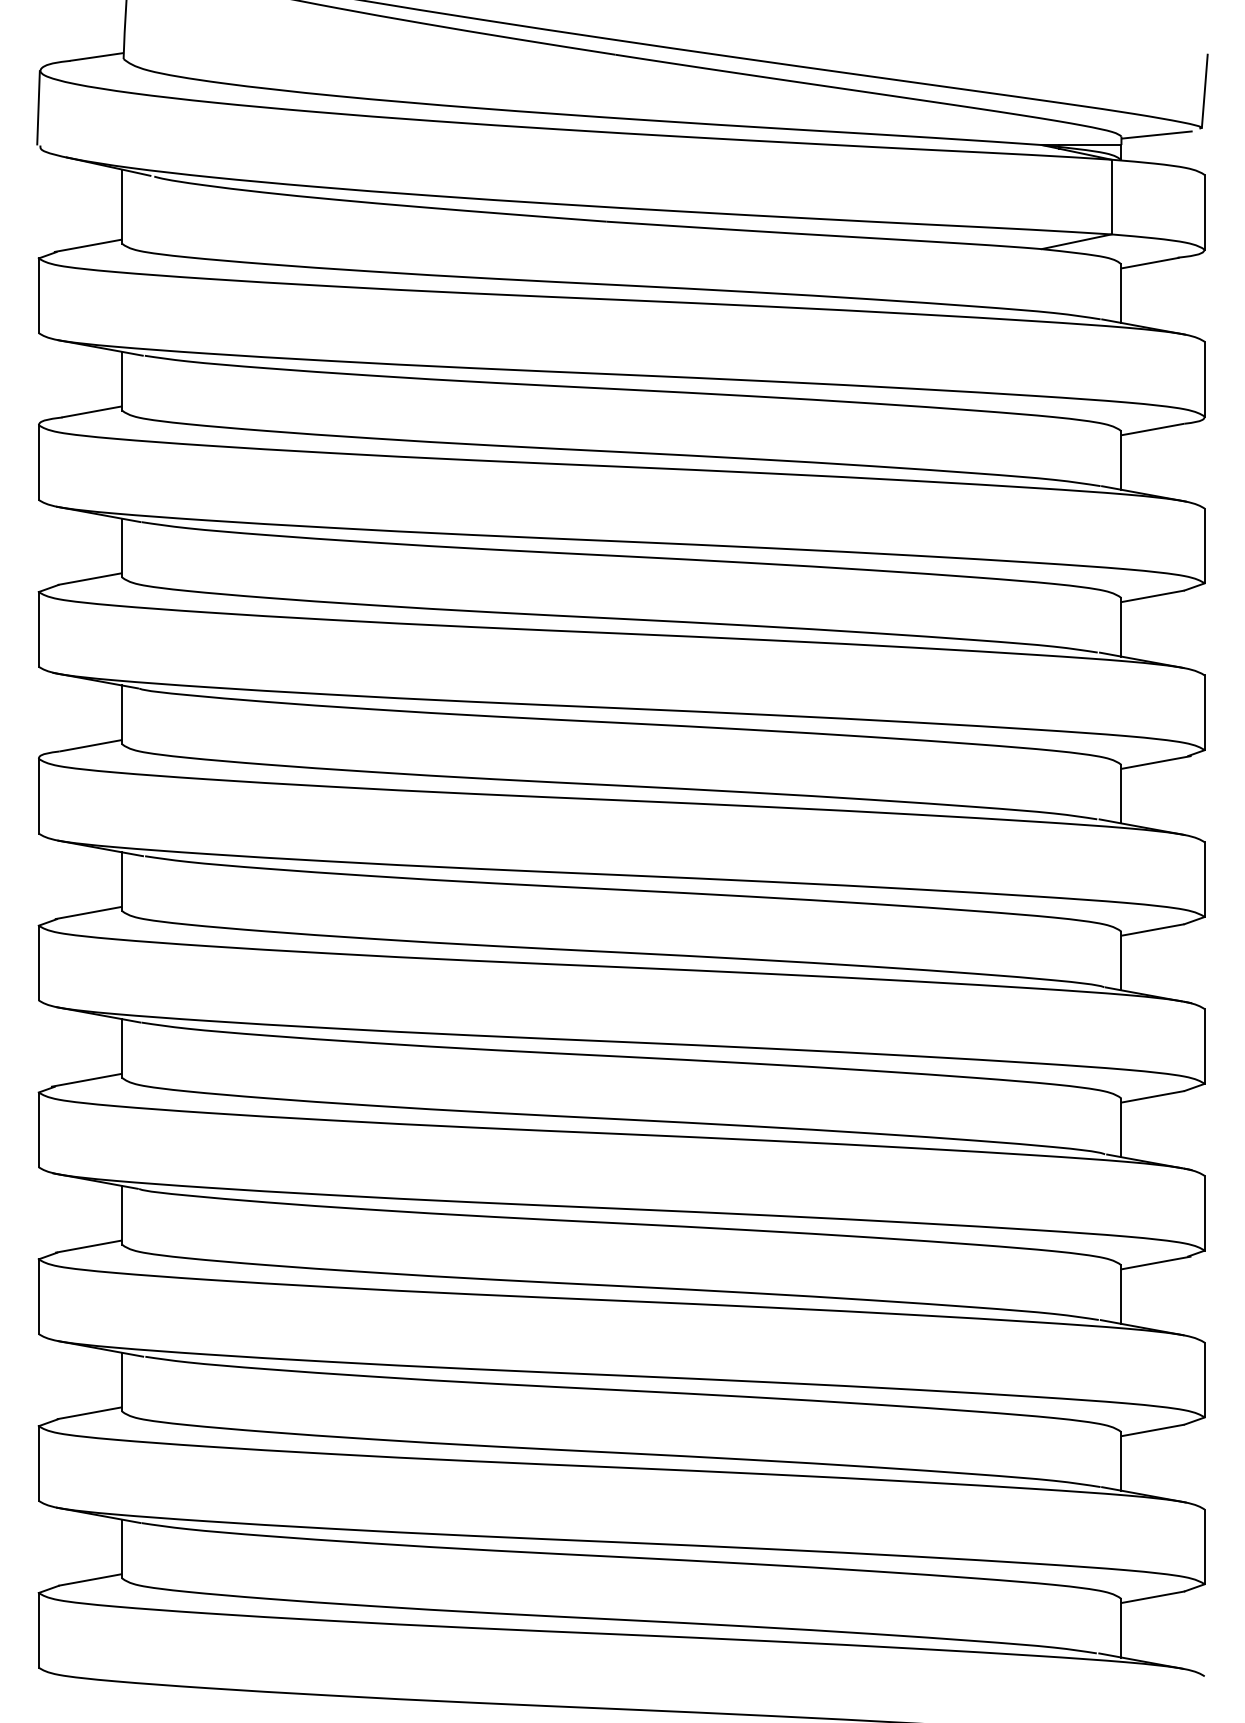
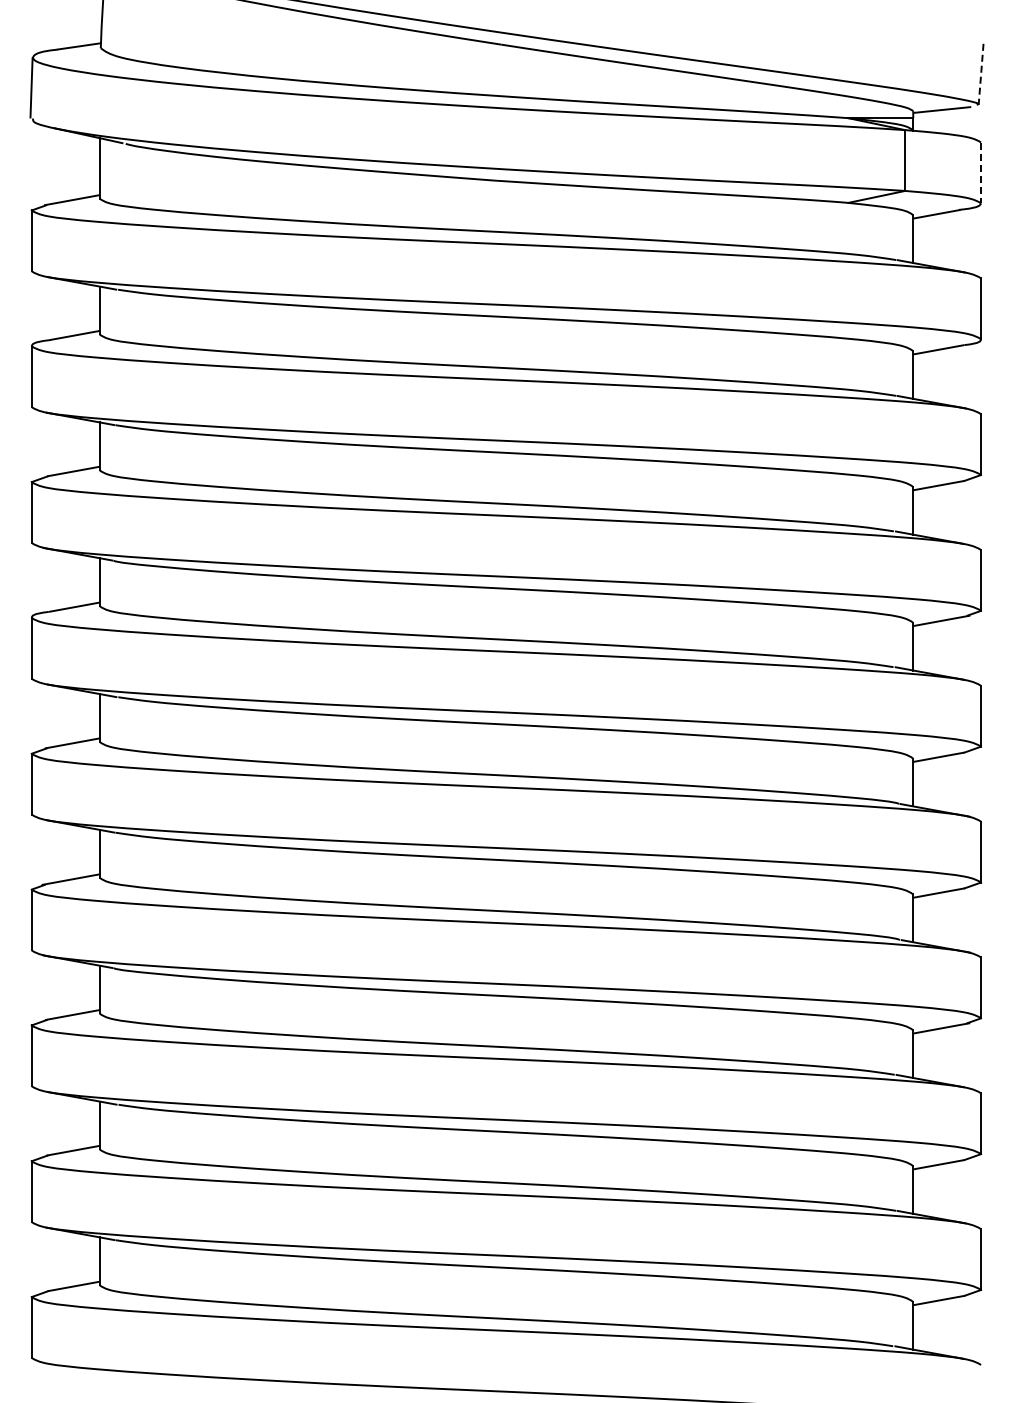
line: (1205, 91) -> (981, 74), solid -> dashed
line: (1205, 213) -> (981, 173), solid -> dashed

